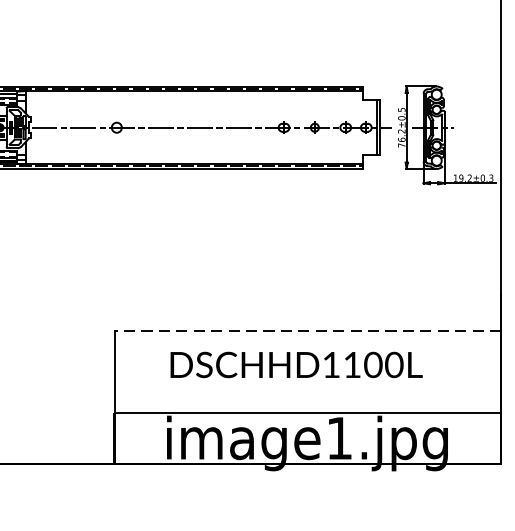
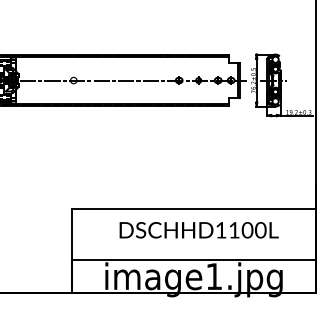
line: (308, 330) -> (194, 208), dashed -> solid
text: (295, 365) -> (198, 230), moved

